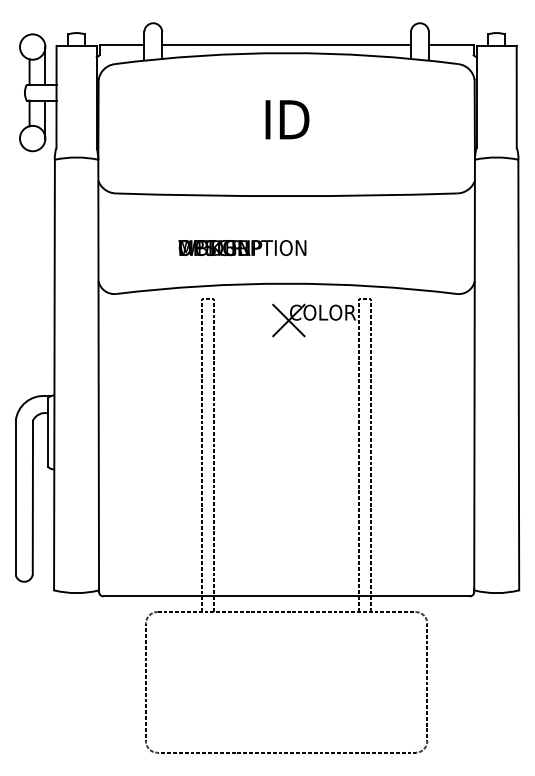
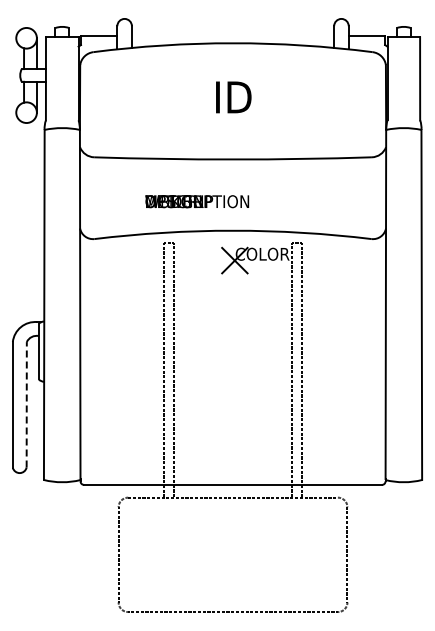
line: (285, 44) -> (232, 36), removed
line: (32, 497) -> (26, 404), solid -> dashed

